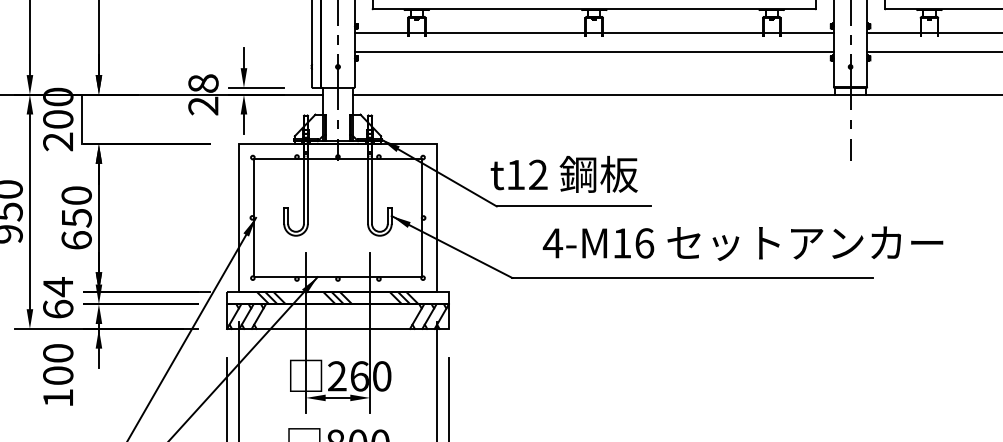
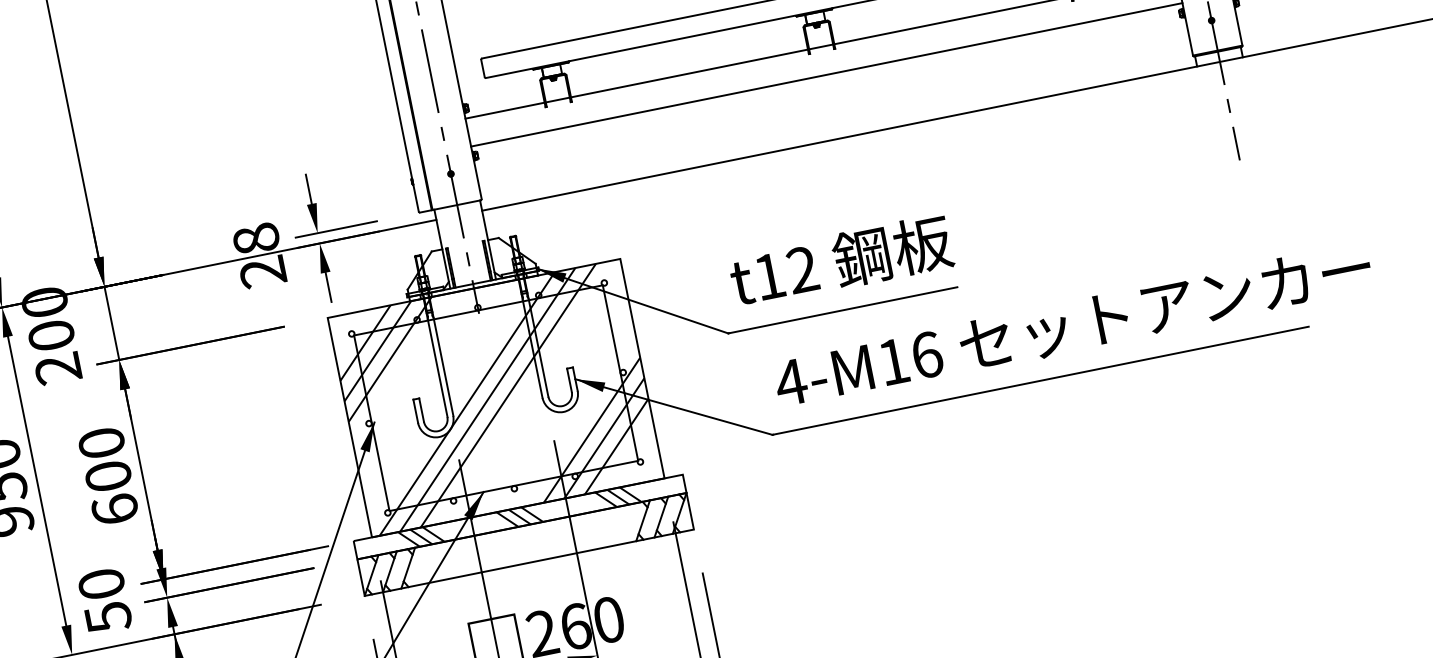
line: (81, 119) -> (111, 323), moved
text: (563, 174) -> (840, 261), moved
text: (76, 217) -> (107, 475), 650 -> 600
hatch: (337, 217) -> (495, 397), added
text: (742, 243) -> (1072, 325), moved
text: (58, 298) -> (105, 601), 64 -> 50

